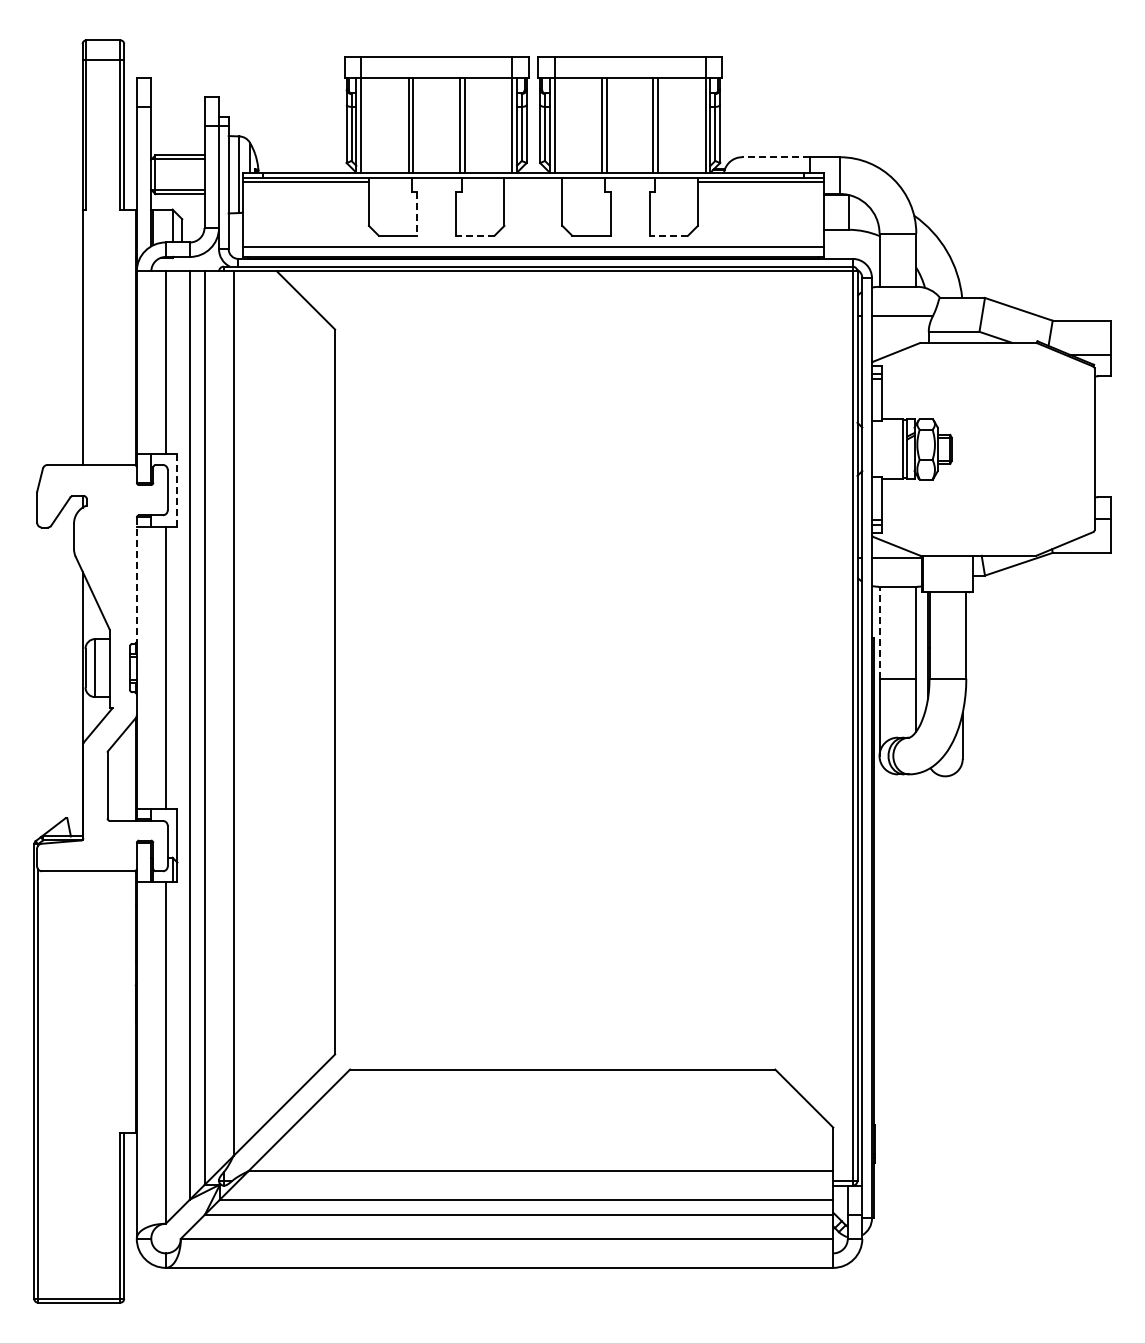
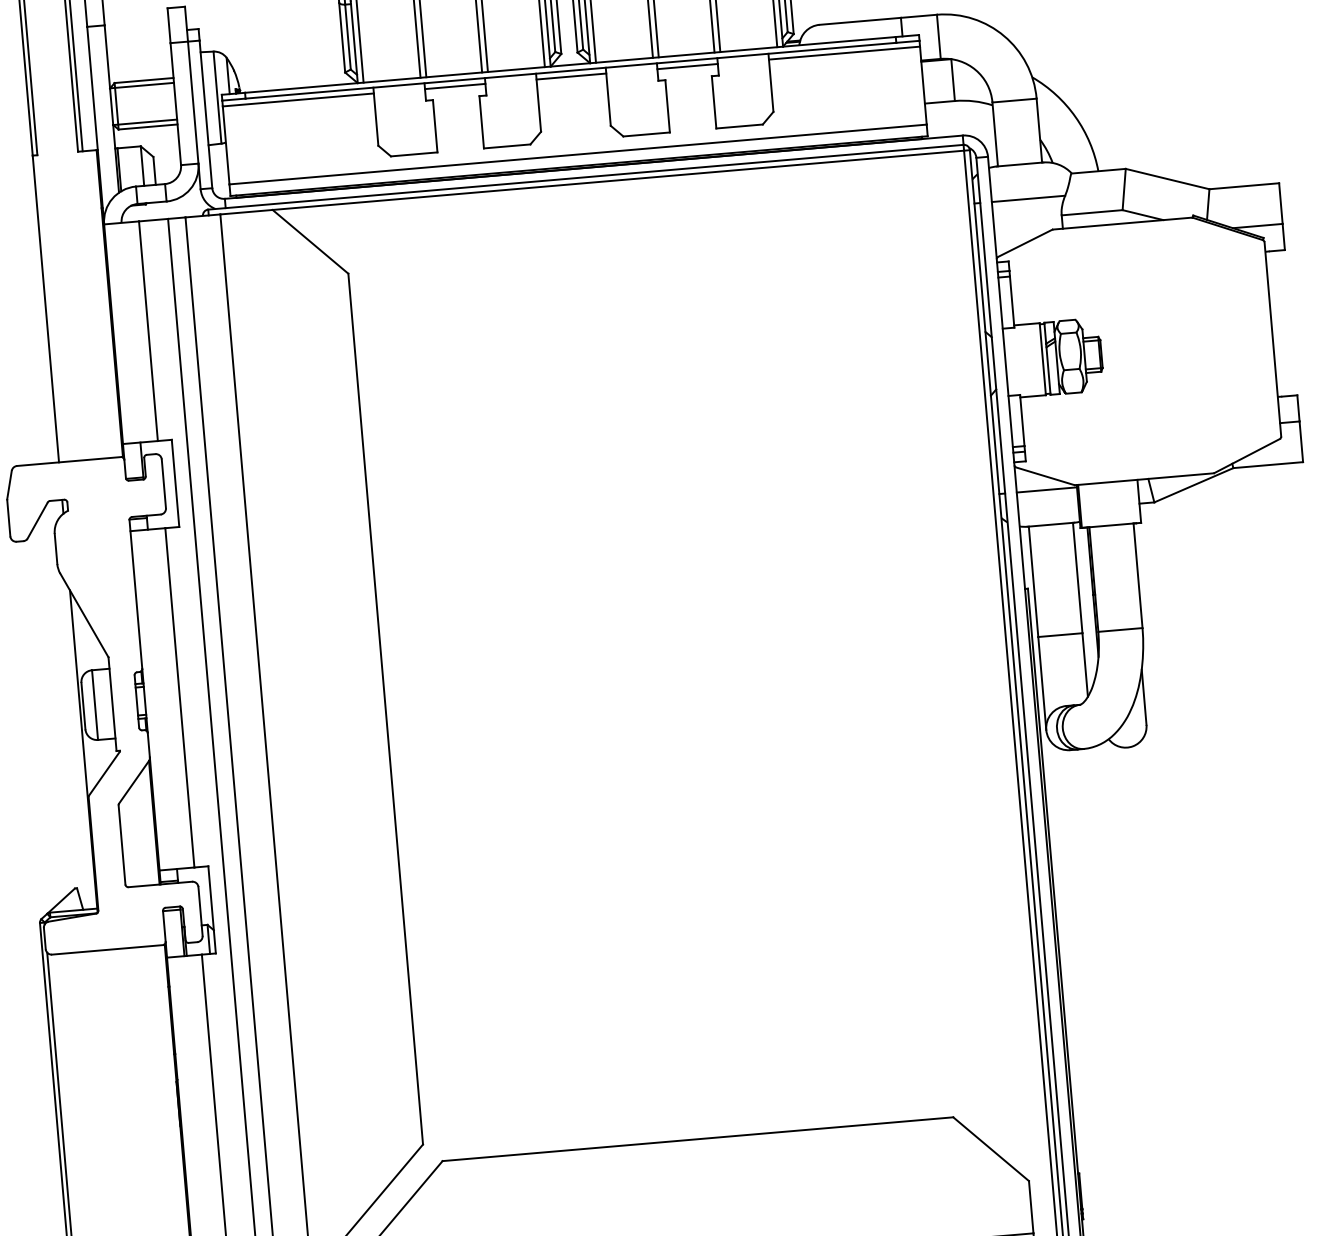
line: (776, 157) -> (860, 21), dashed -> solid
line: (436, 182) -> (455, 86), added
line: (533, 182) -> (571, 76), added
line: (630, 182) -> (688, 66), added
line: (417, 213) -> (435, 125), dashed -> solid
line: (474, 235) -> (506, 146), dashed -> solid
line: (668, 235) -> (739, 126), dashed -> solid
line: (177, 491) -> (175, 484), dashed -> solid
line: (136, 579) -> (135, 594), dashed -> solid
line: (879, 632) -> (1033, 581), dashed -> solid

